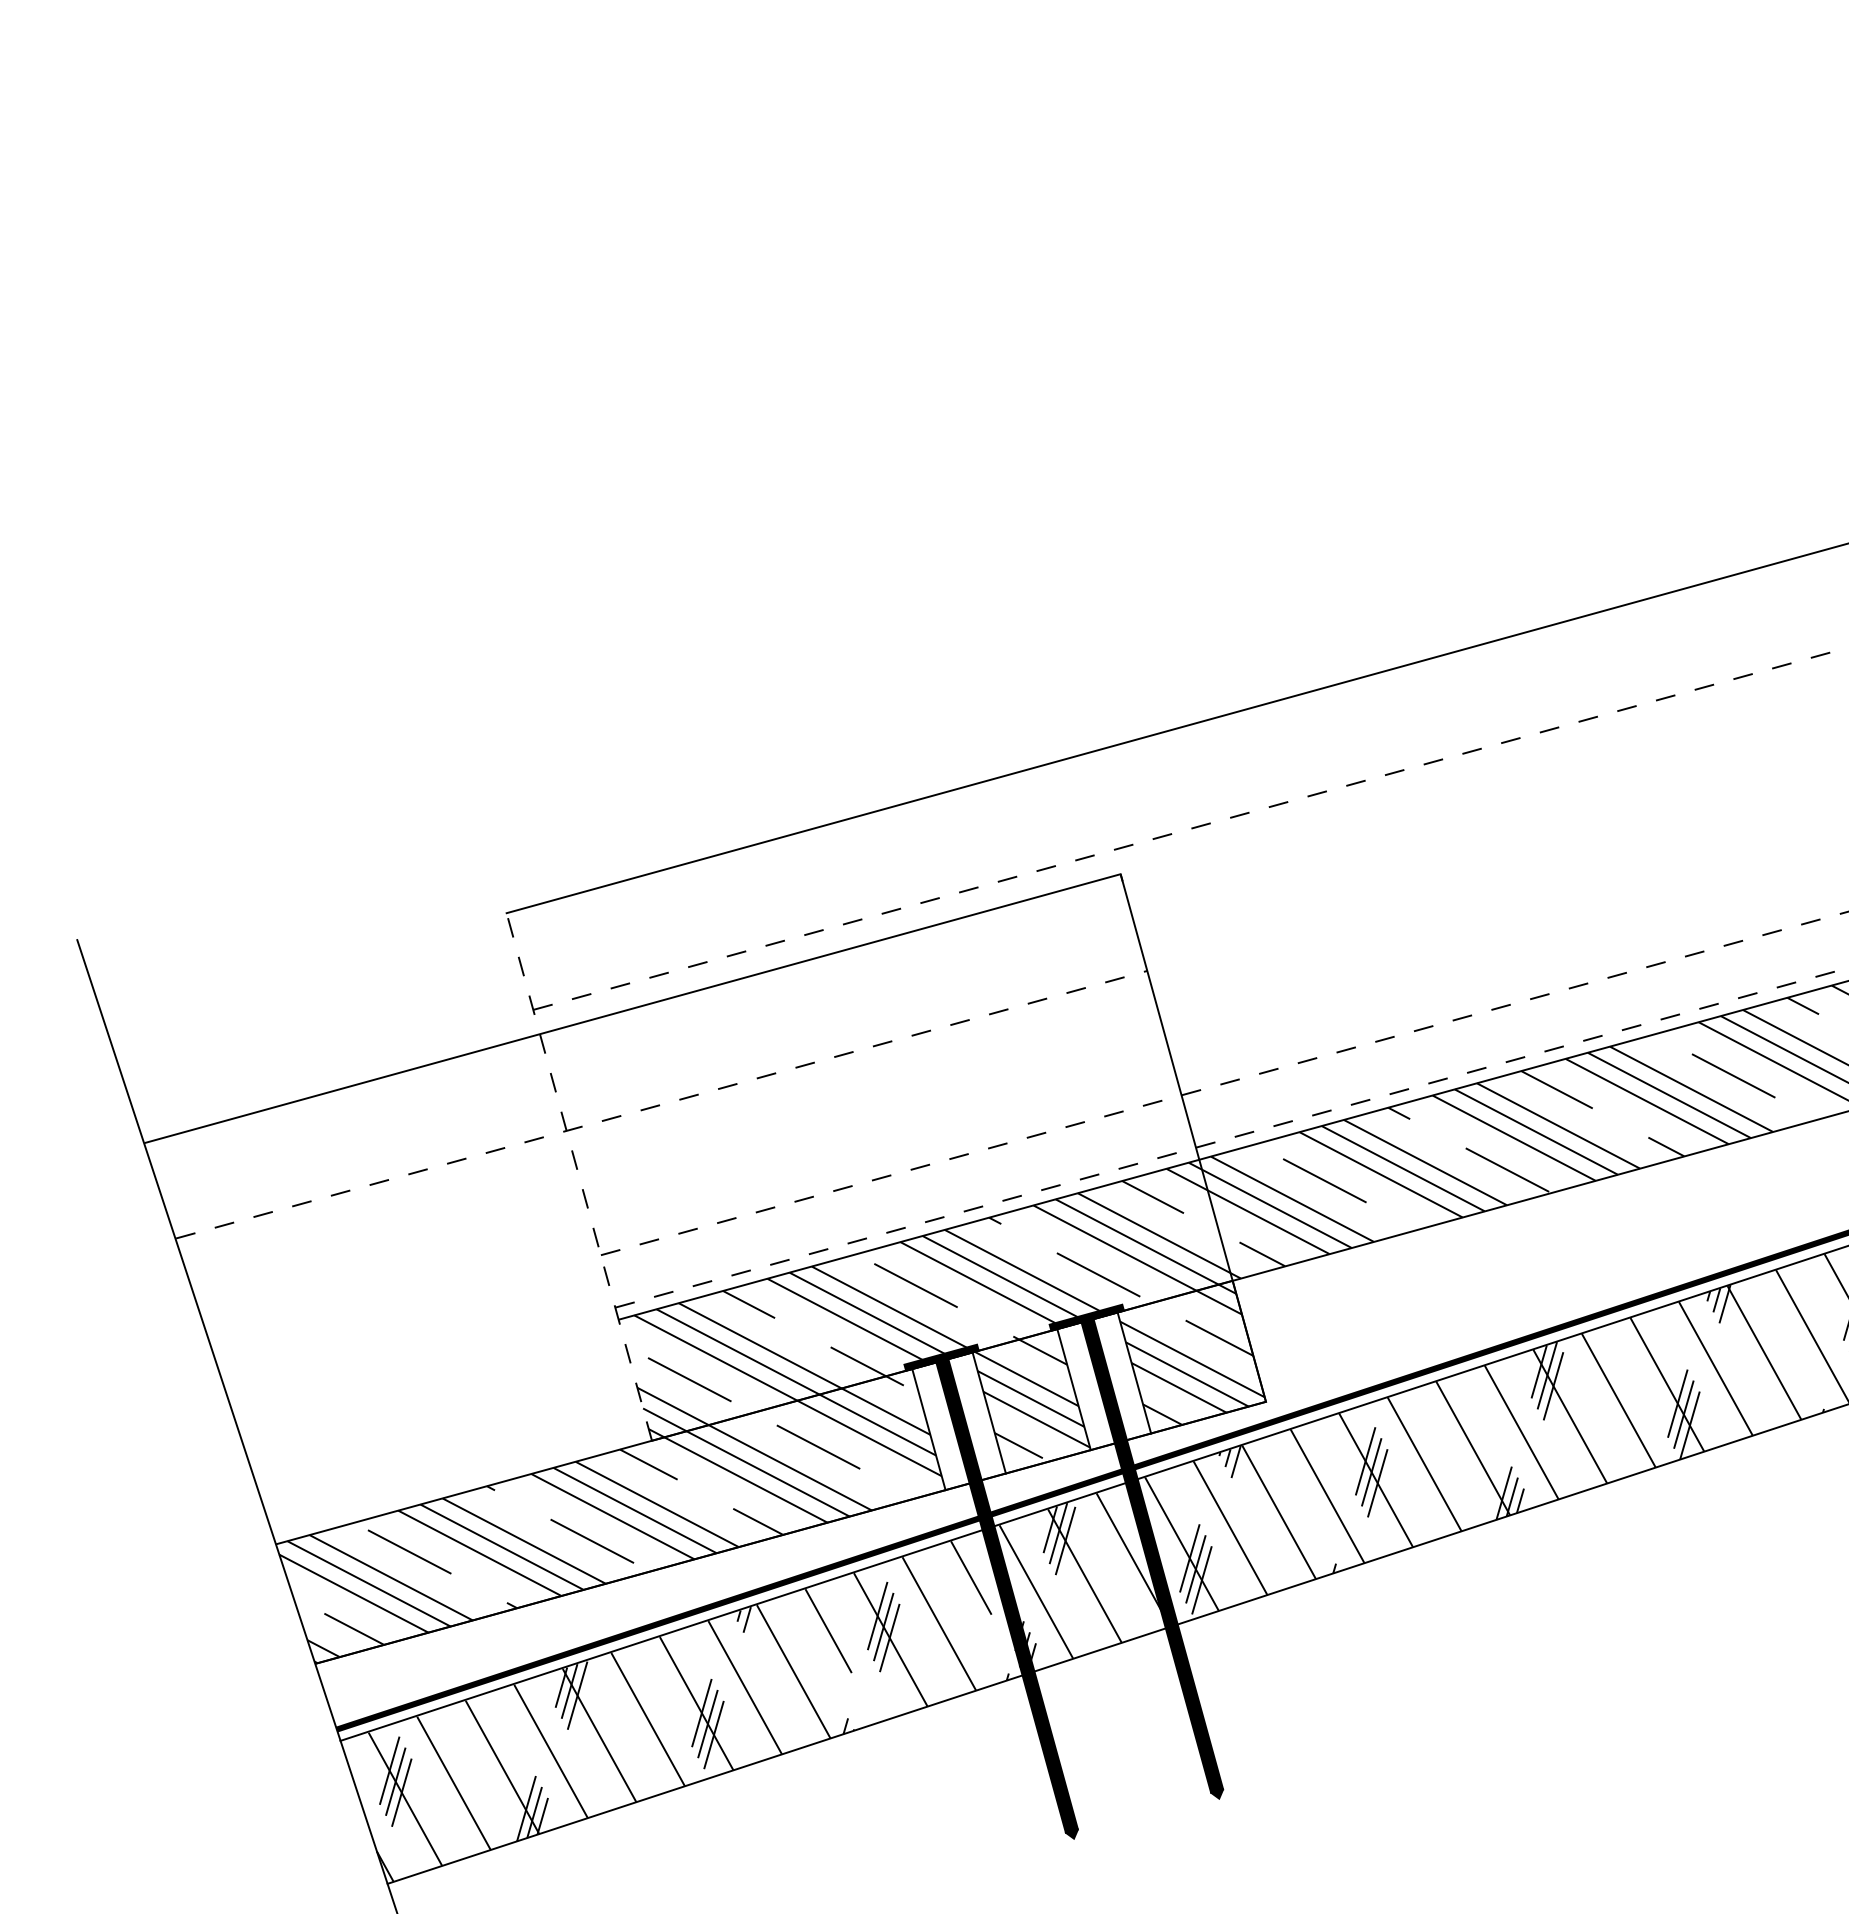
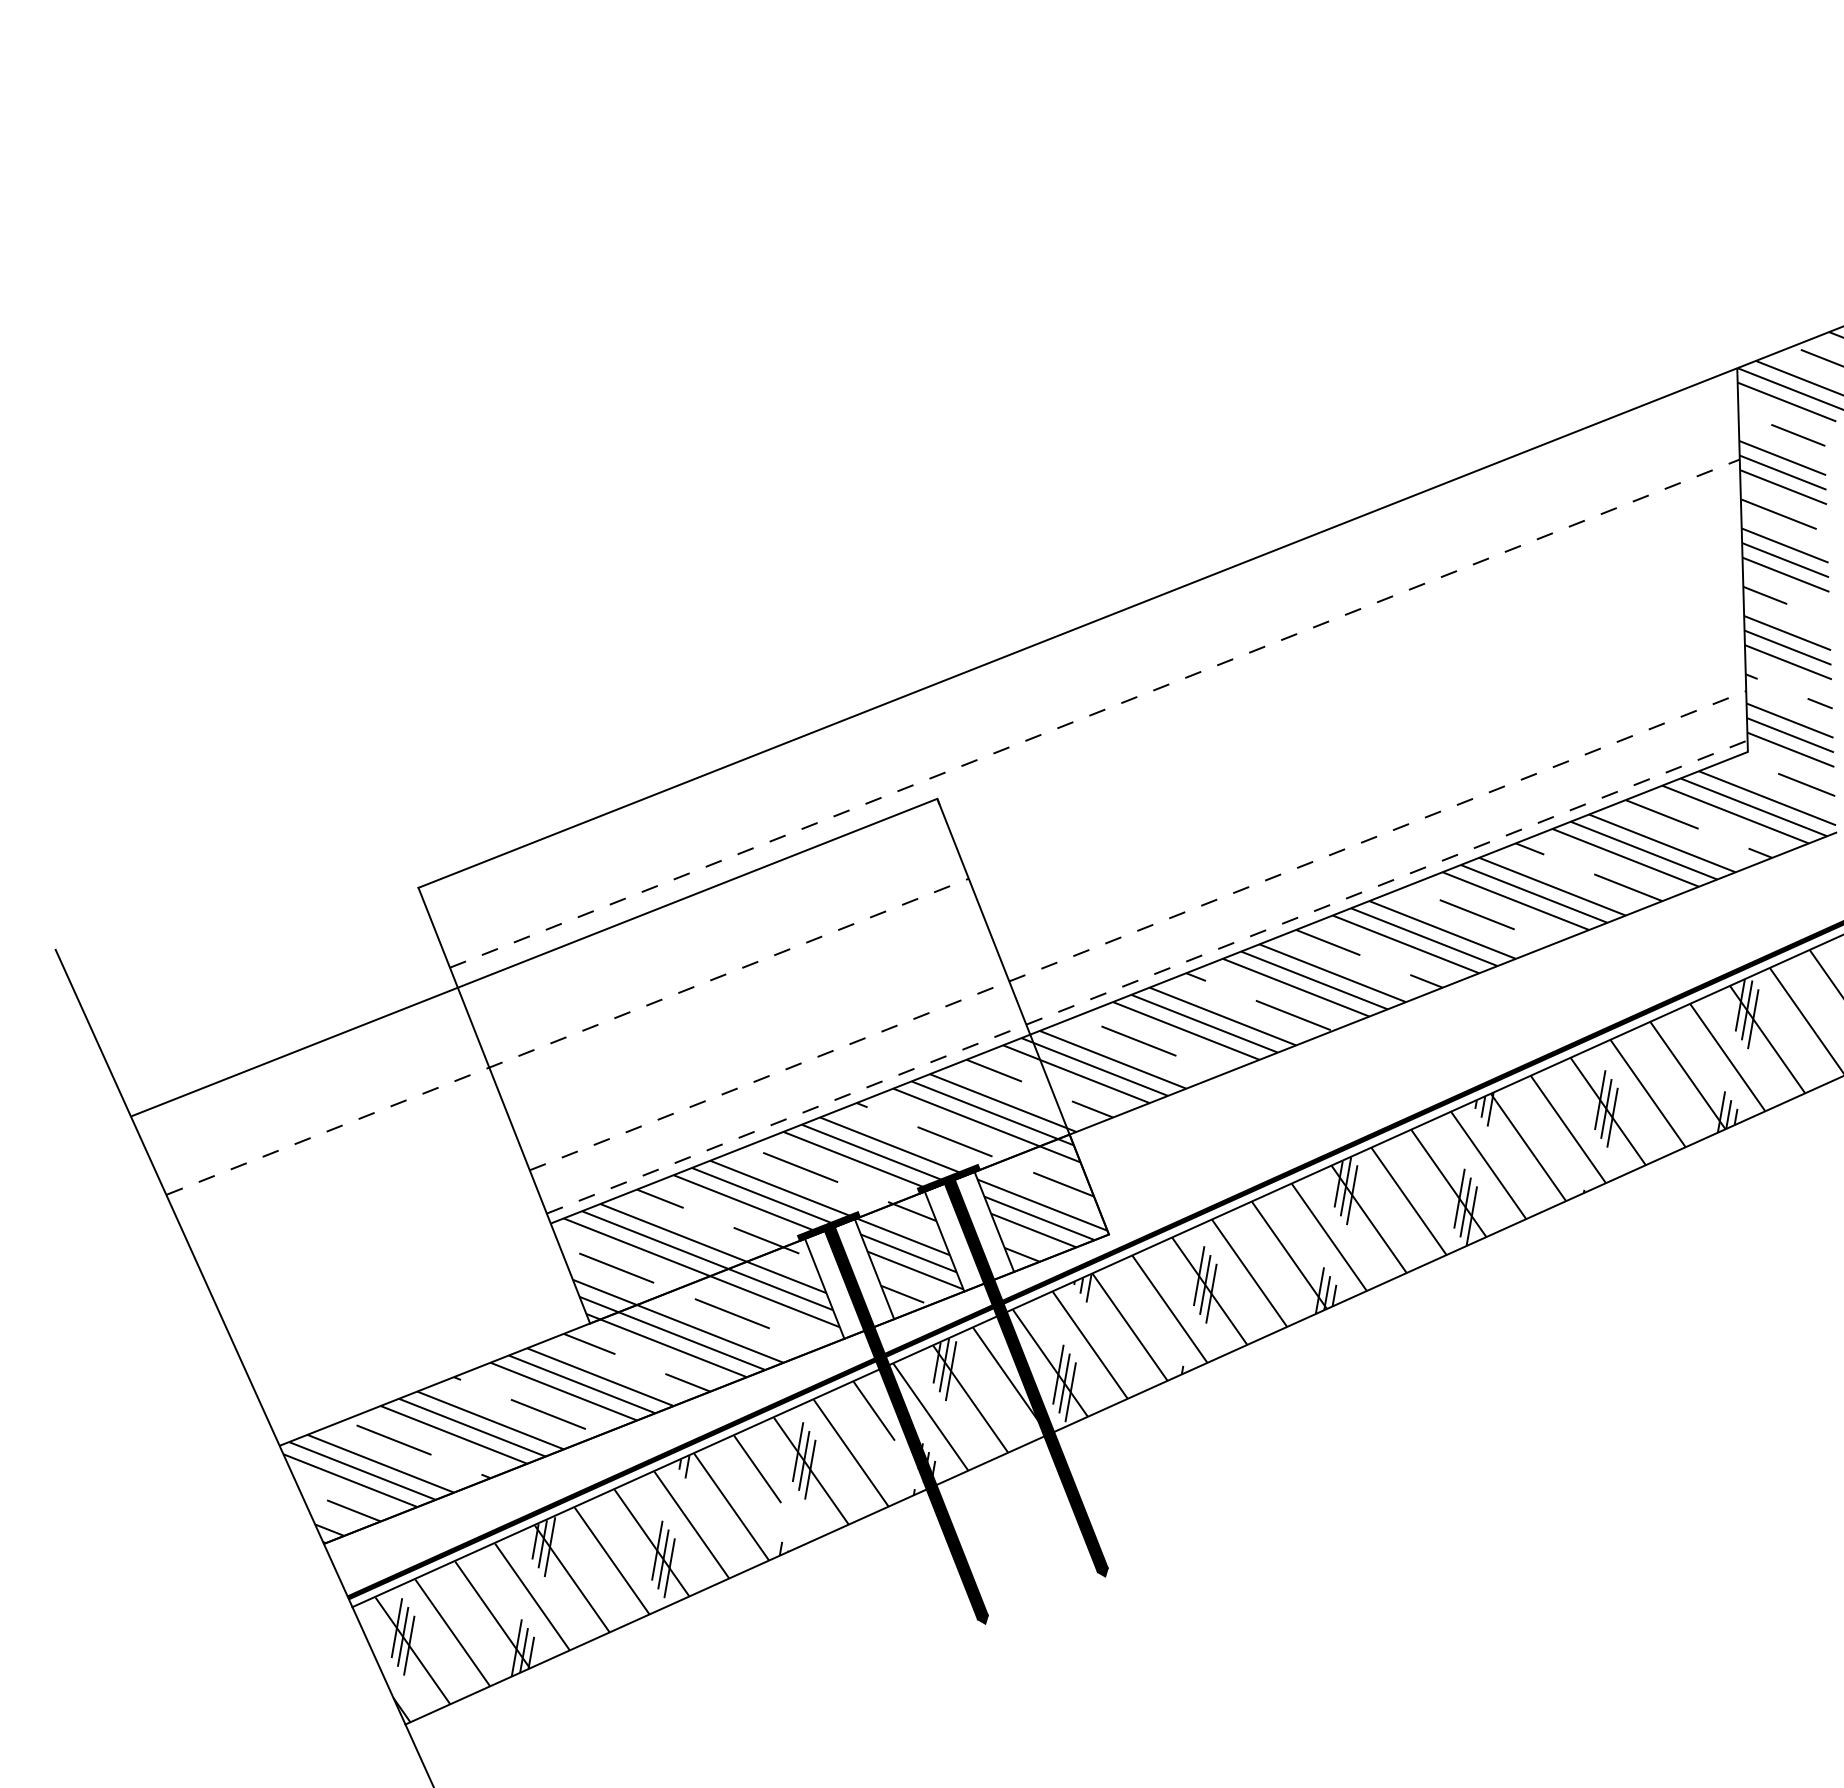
line: (579, 1176) -> (504, 1105), dashed -> solid

